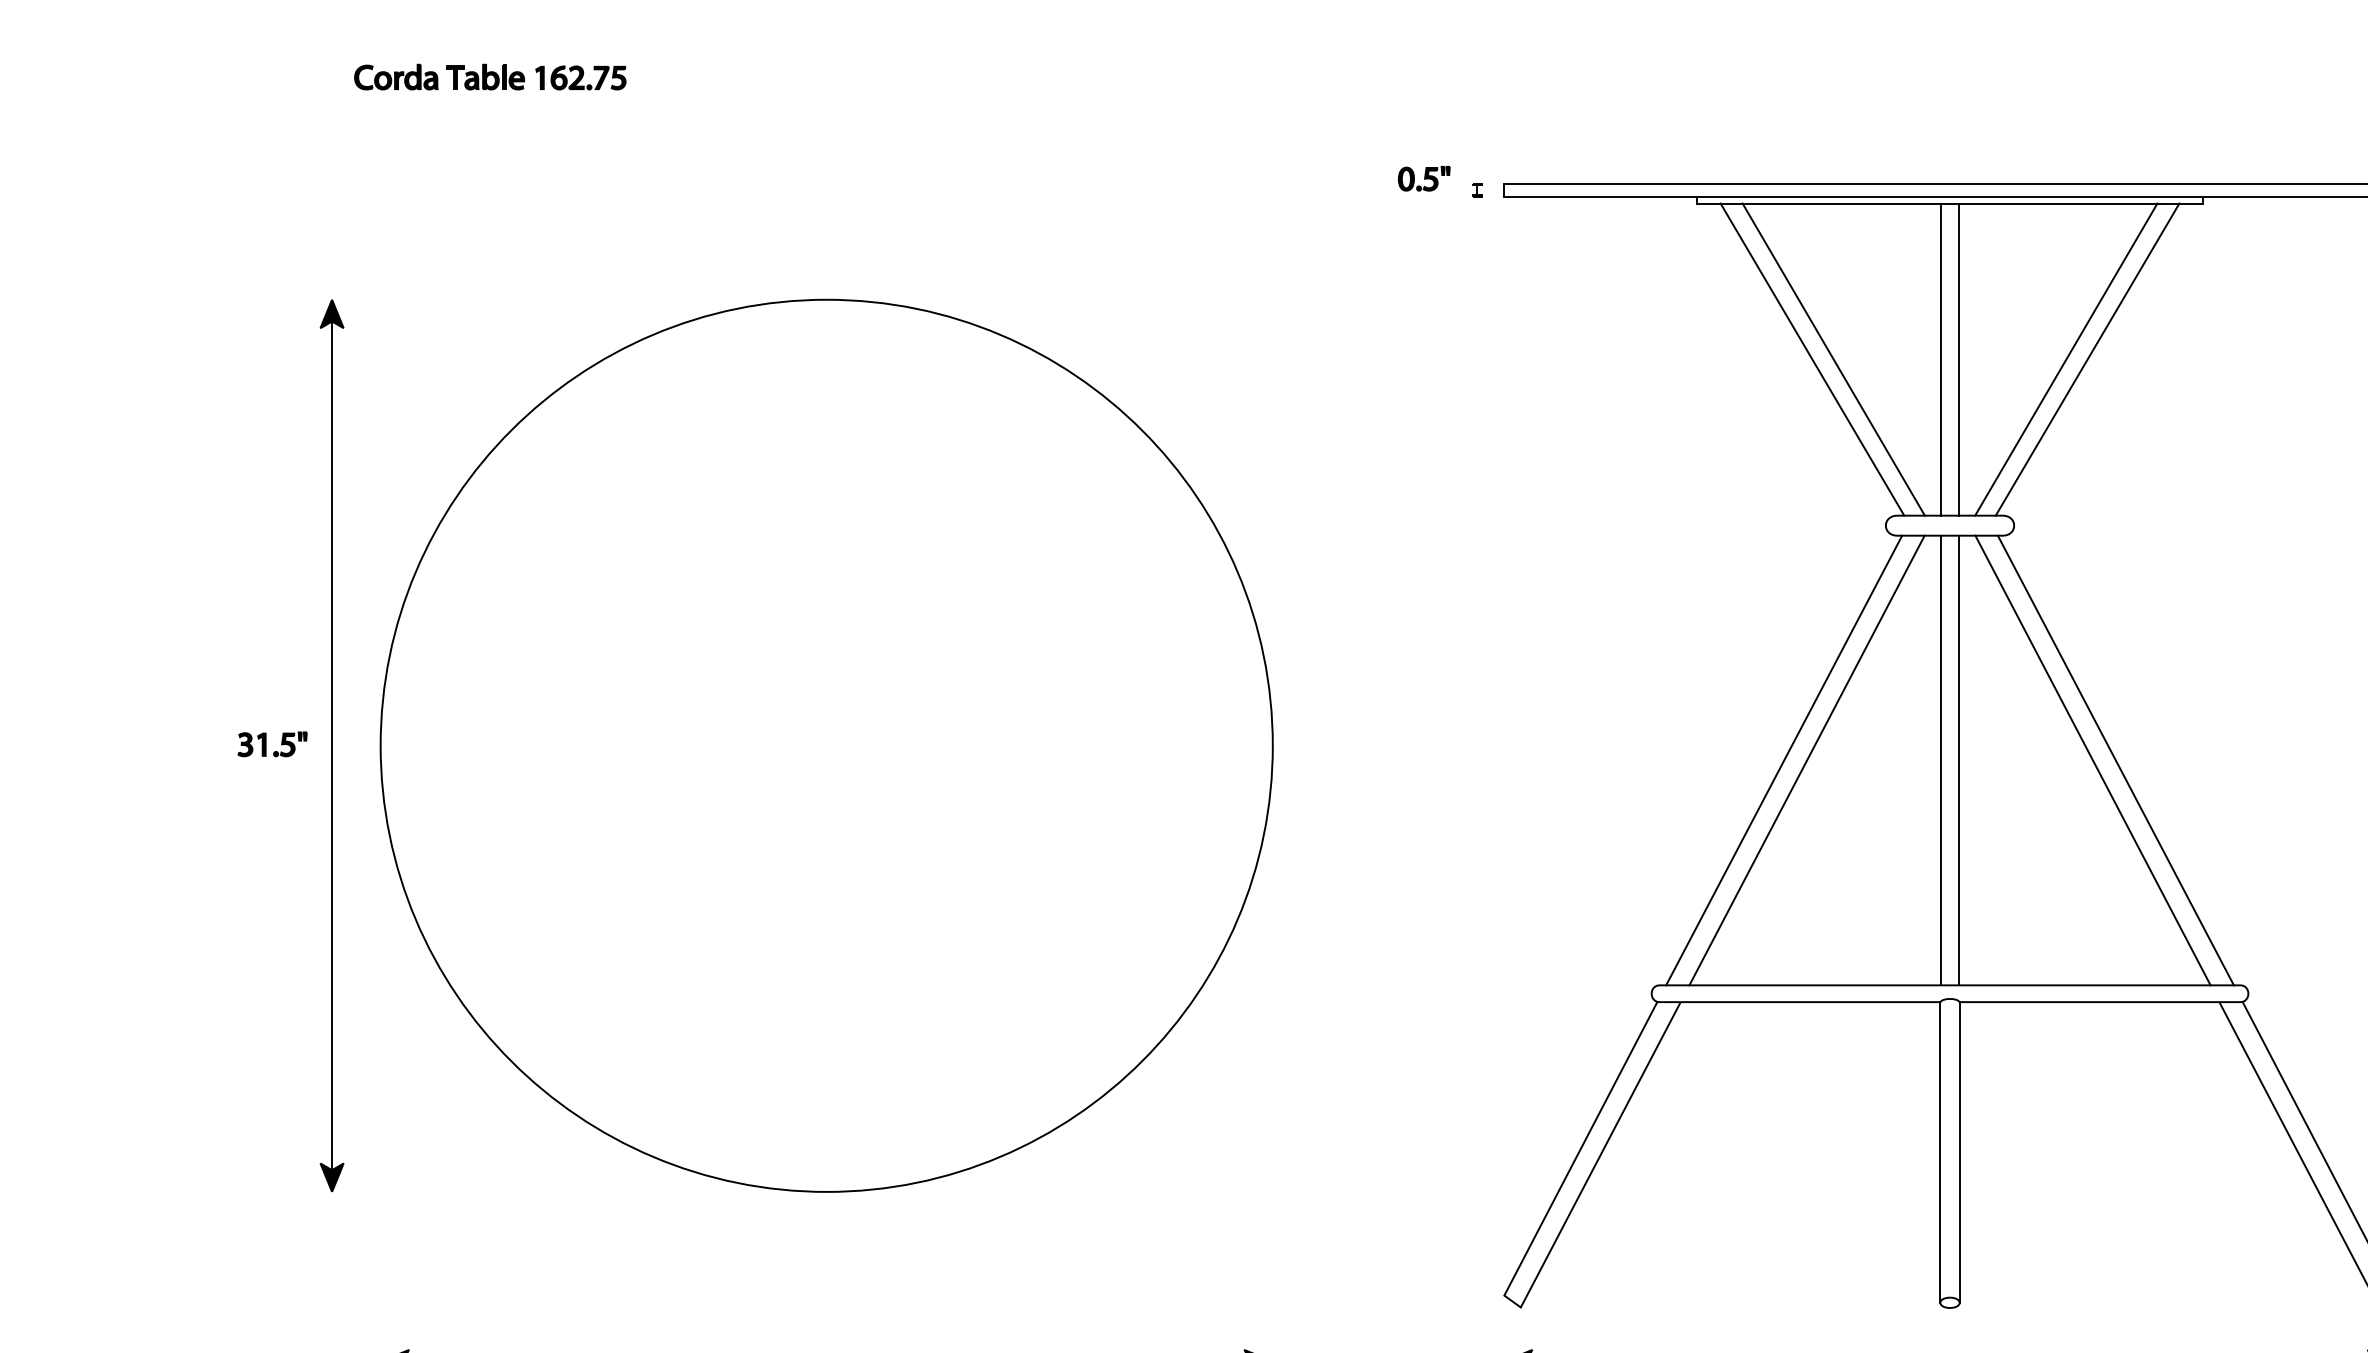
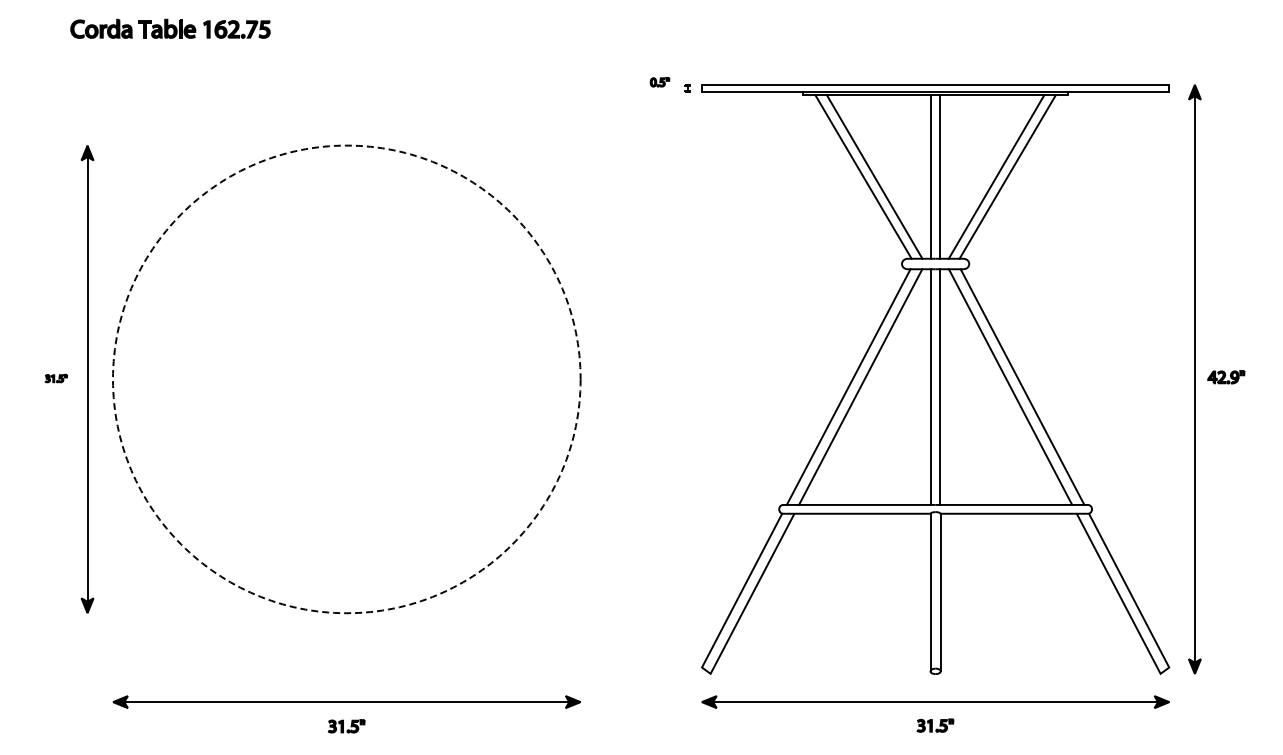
part: (490, 76) -> (170, 28), size x1.4
part: (1423, 179) -> (659, 82), size x0.7
part: (272, 744) -> (56, 378), size x0.6
circle: (826, 746) -> (346, 379), solid -> dashed

